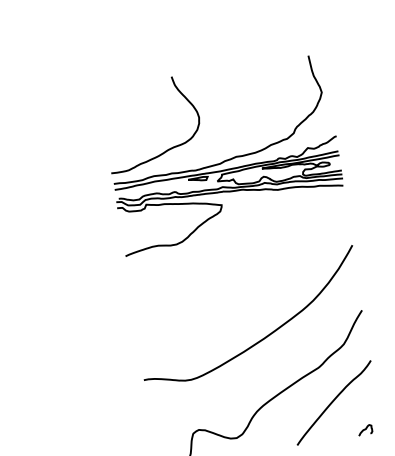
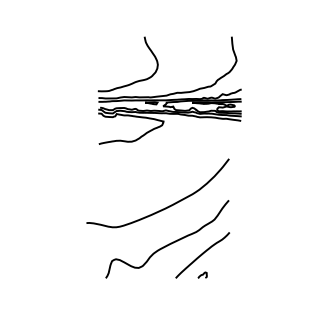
part: (223, 155) -> (169, 90), moved
curve: (365, 428) -> (202, 274), moved

